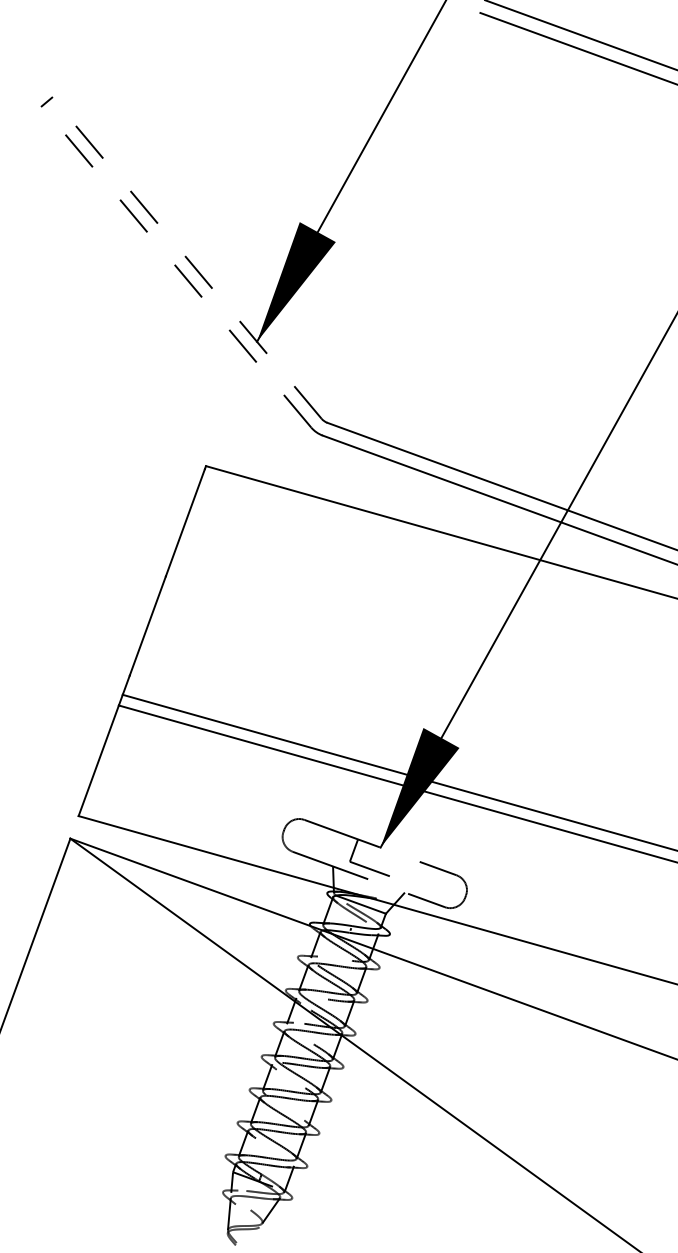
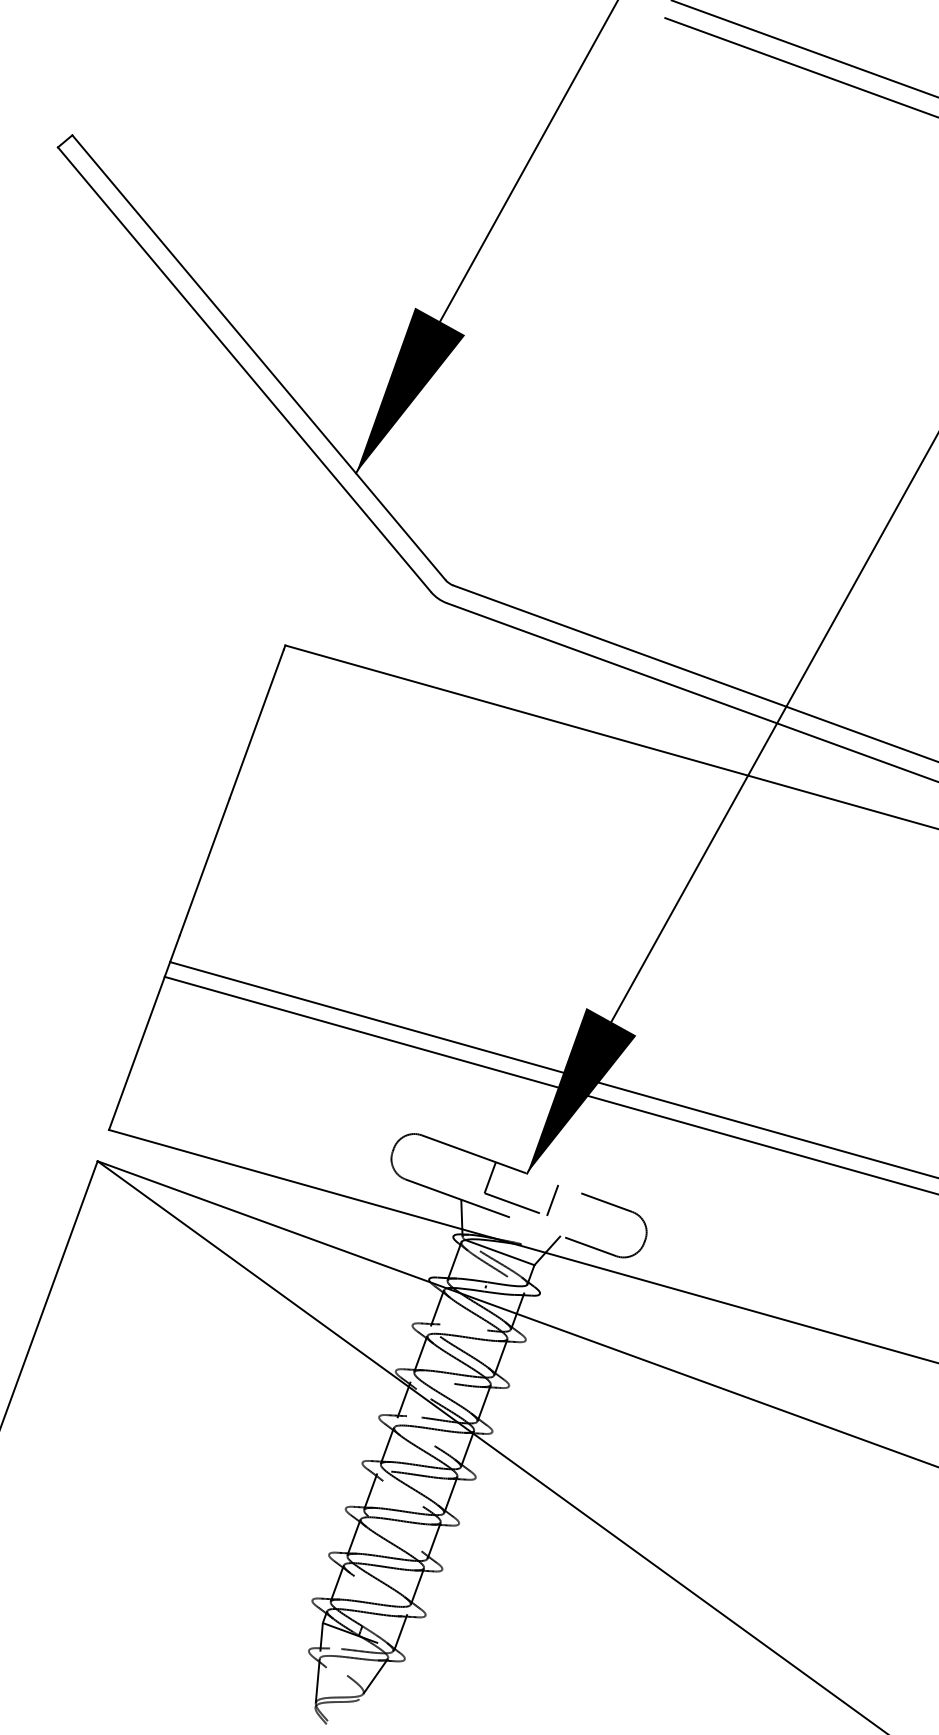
line: (186, 258) -> (258, 357), dashed -> solid
line: (176, 266) -> (244, 369), dashed -> solid
line: (398, 867) -> (552, 1200), added

